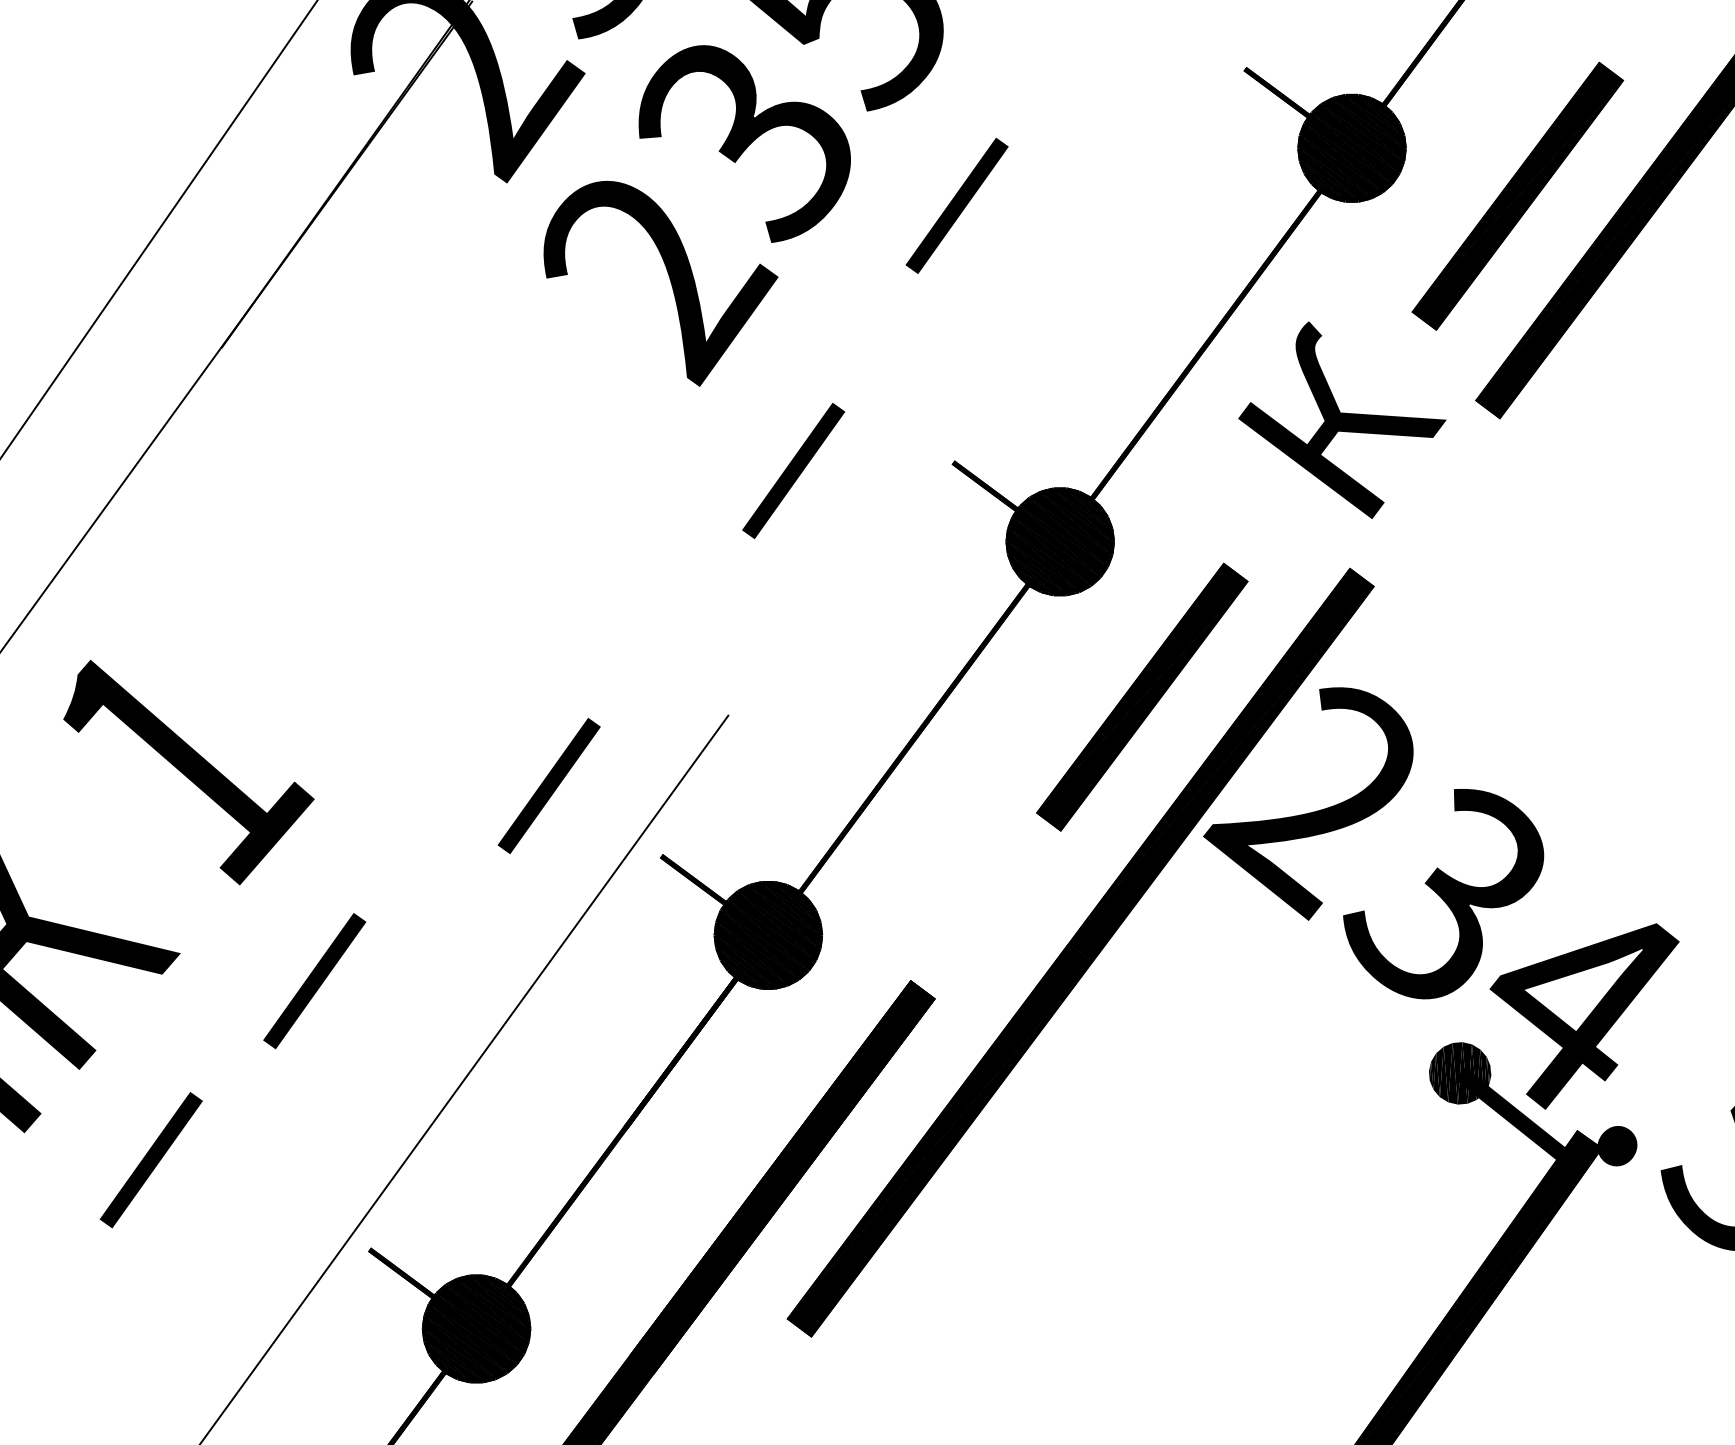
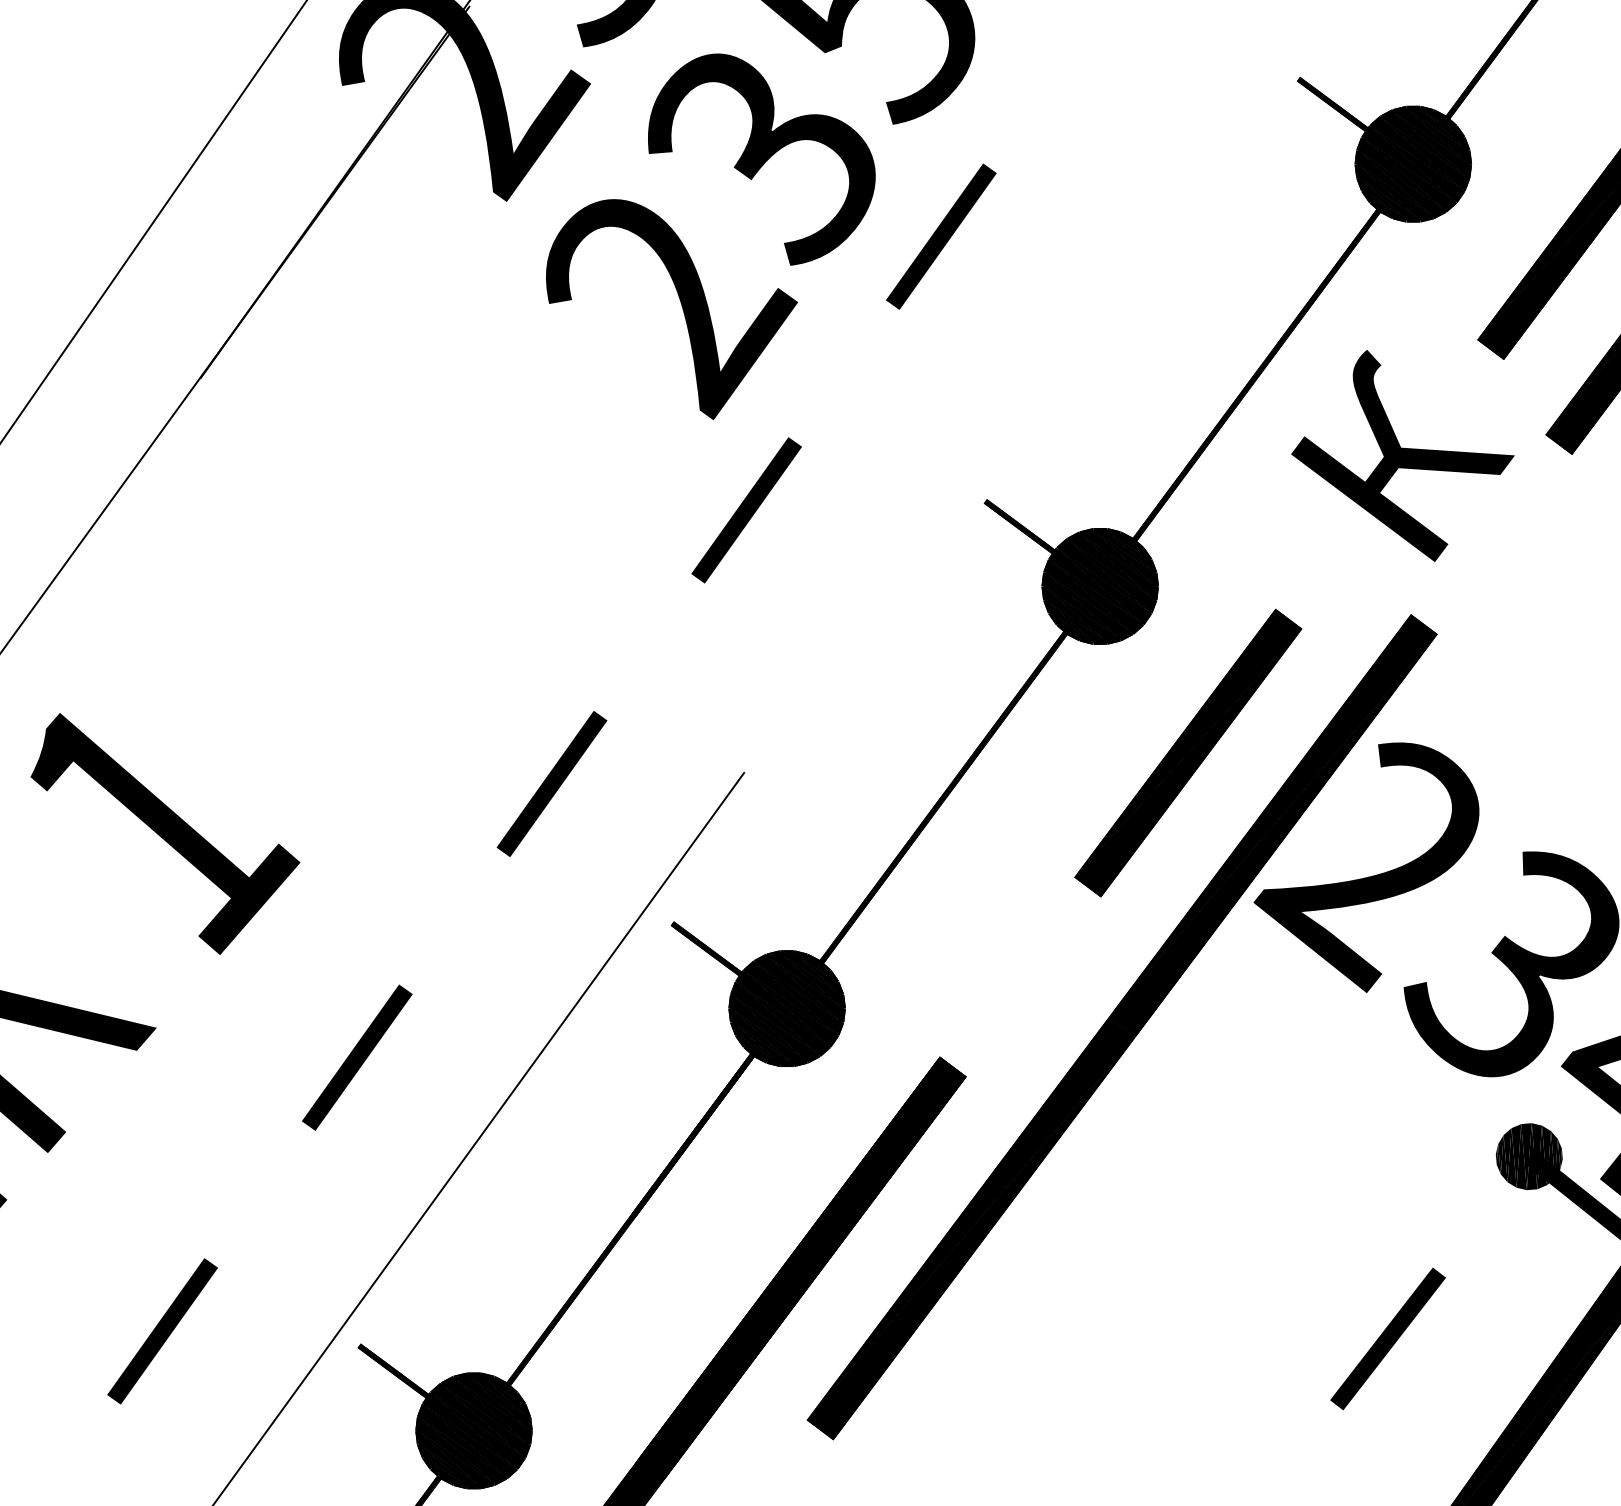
line: (956, 205) -> (940, 236), moved
line: (793, 470) -> (746, 509), moved
line: (548, 785) -> (551, 783), moved
line: (314, 981) -> (357, 1058), moved
line: (150, 1160) -> (161, 1331), moved
line: (1328, 1242) -> (1388, 1338), added

